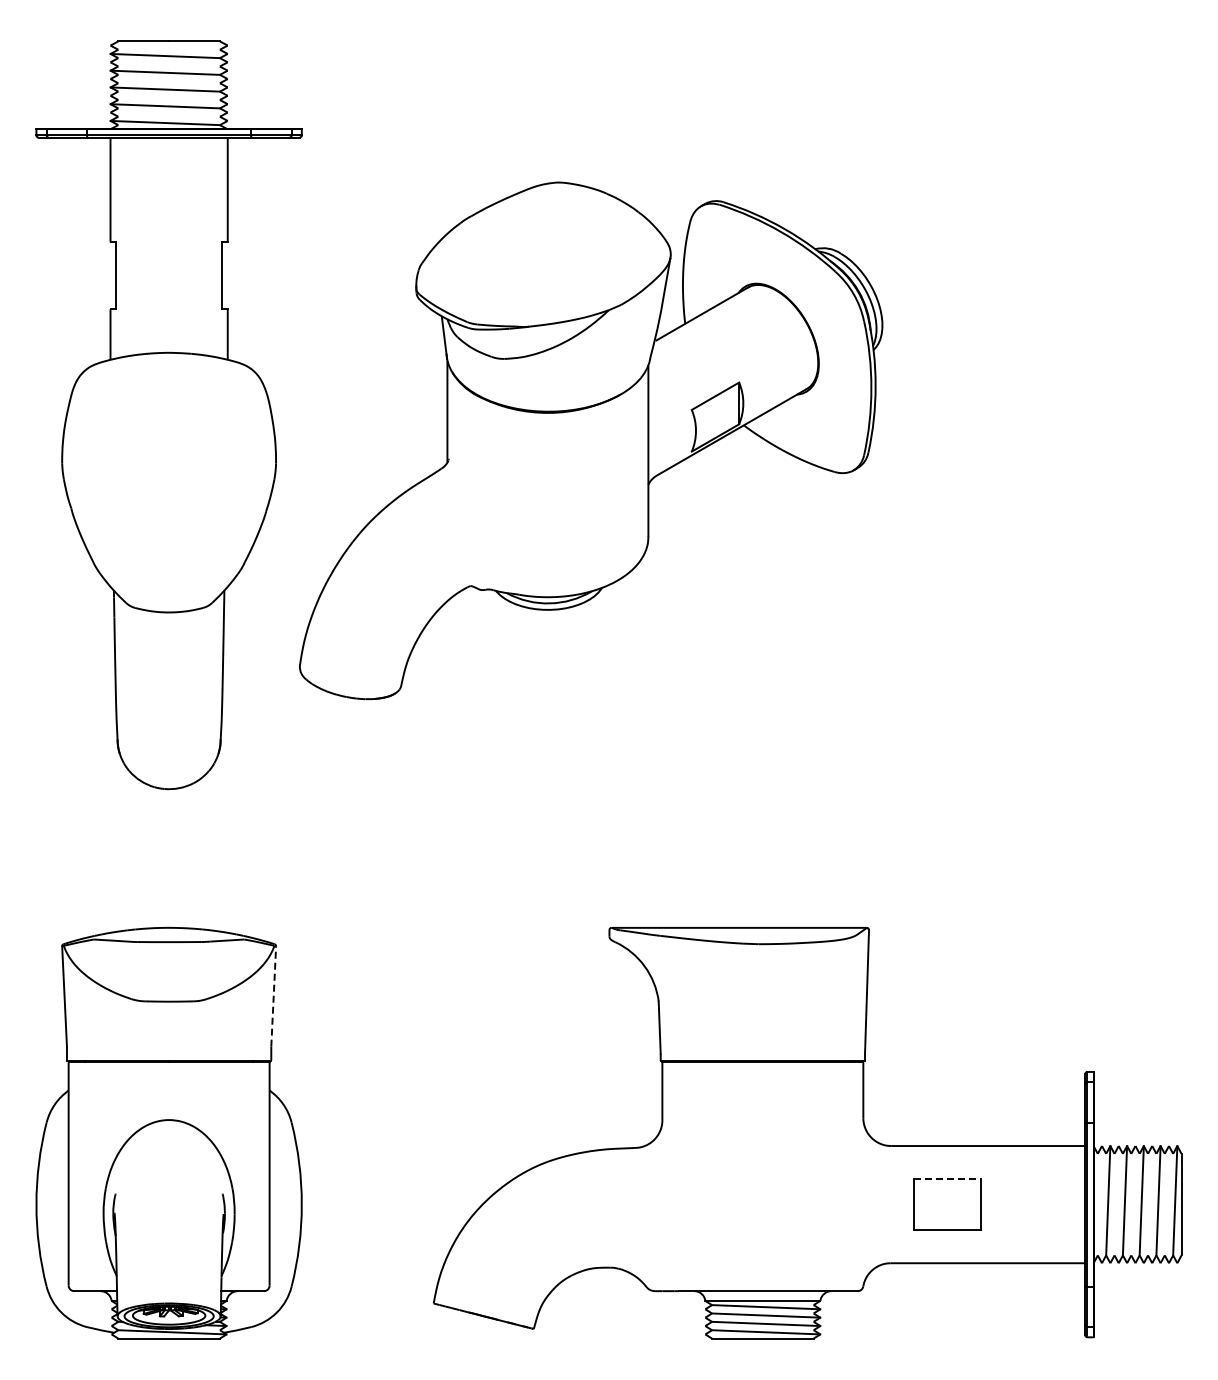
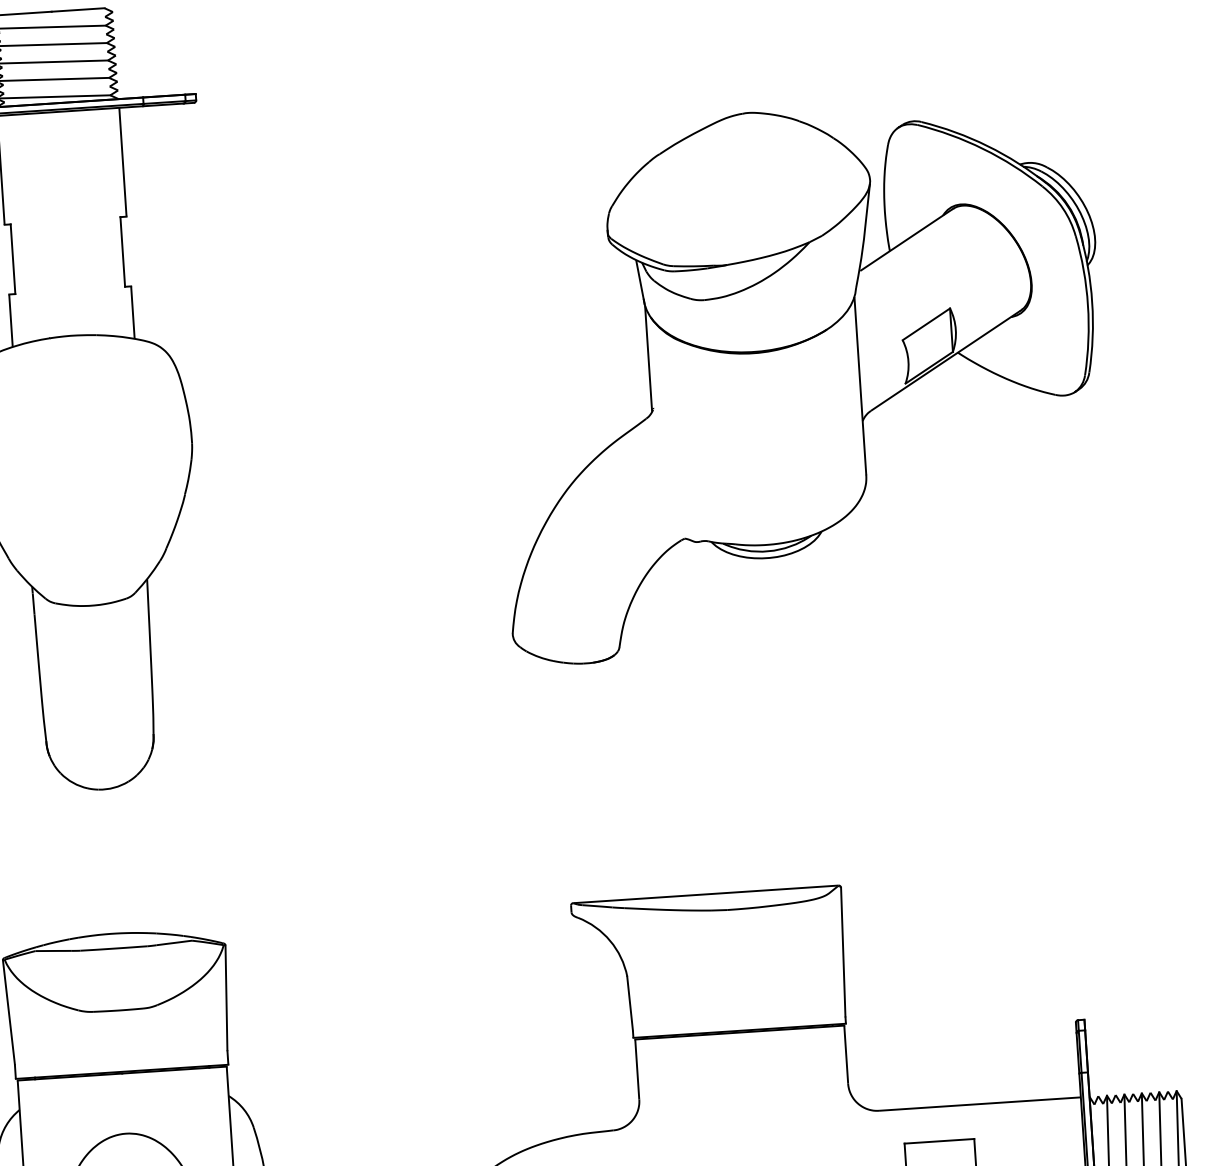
part: (591, 440) -> (800, 378), moved
line: (273, 995) -> (226, 996), dashed -> solid
line: (947, 1179) -> (939, 1141), dashed -> solid

